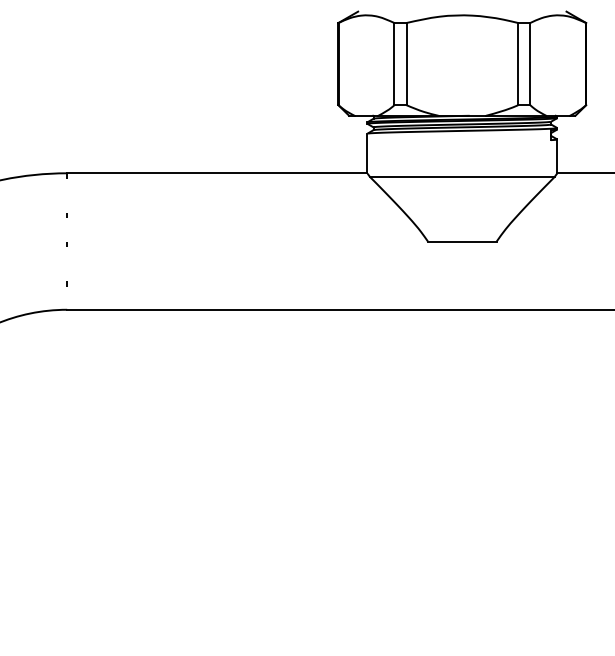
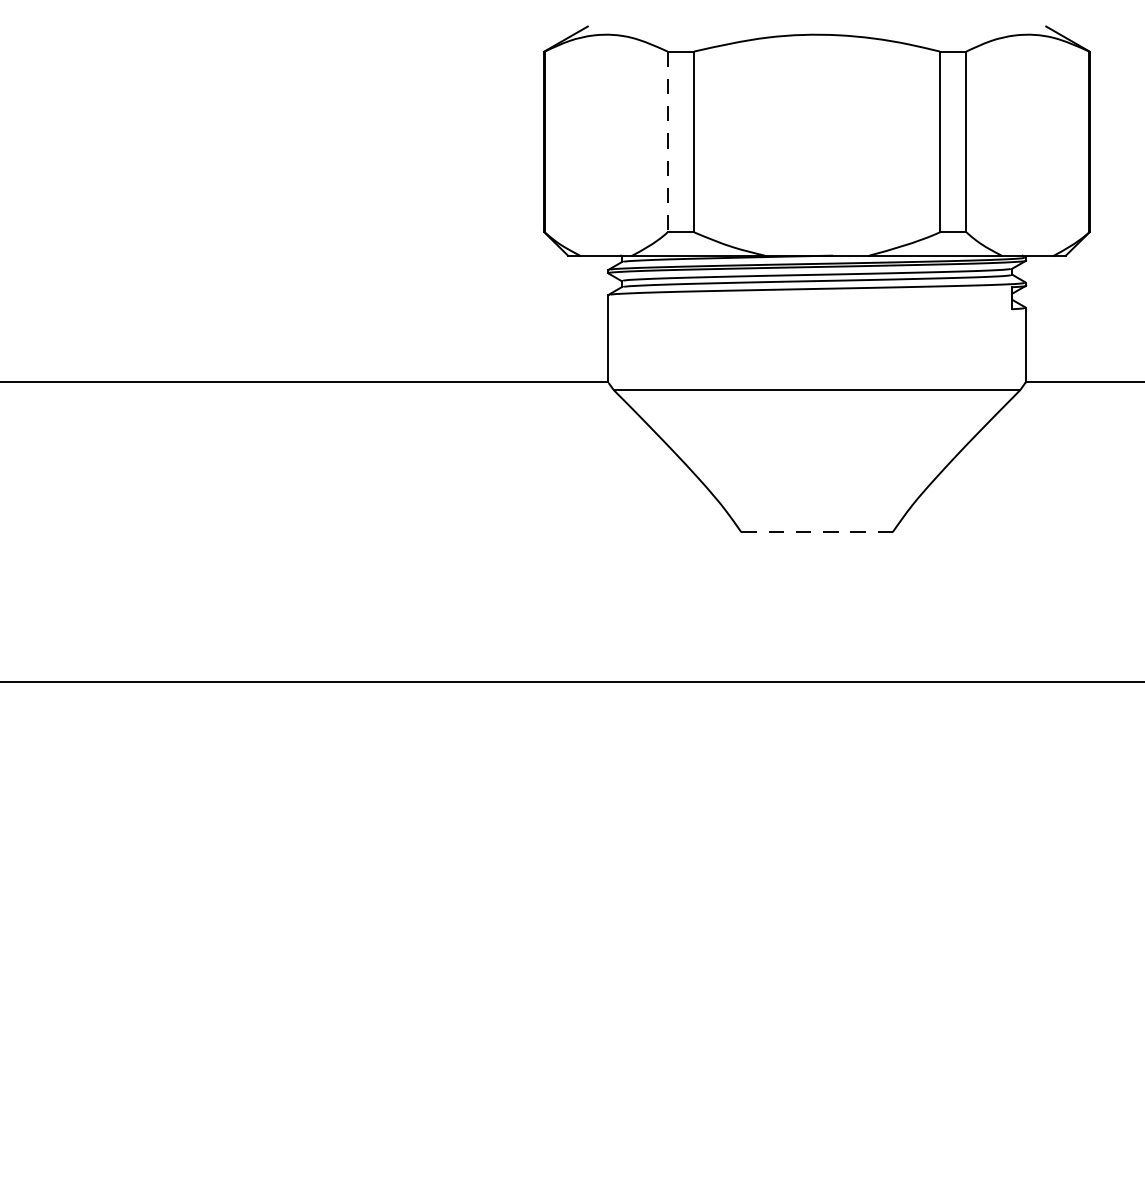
line: (394, 64) -> (667, 142), solid -> dashed
line: (462, 241) -> (817, 532), solid -> dashed

